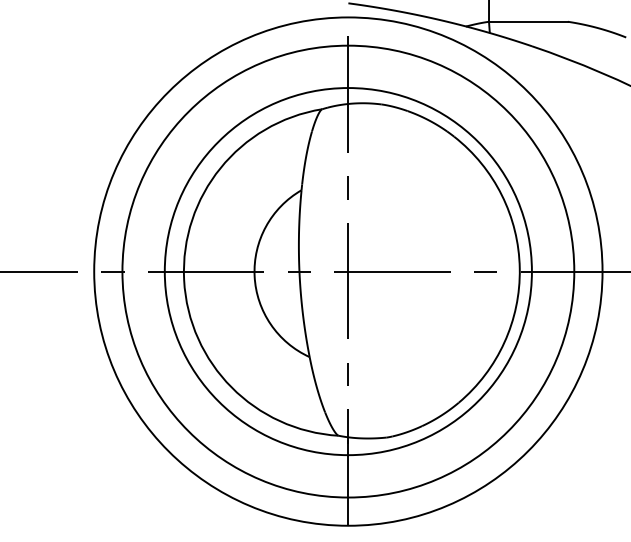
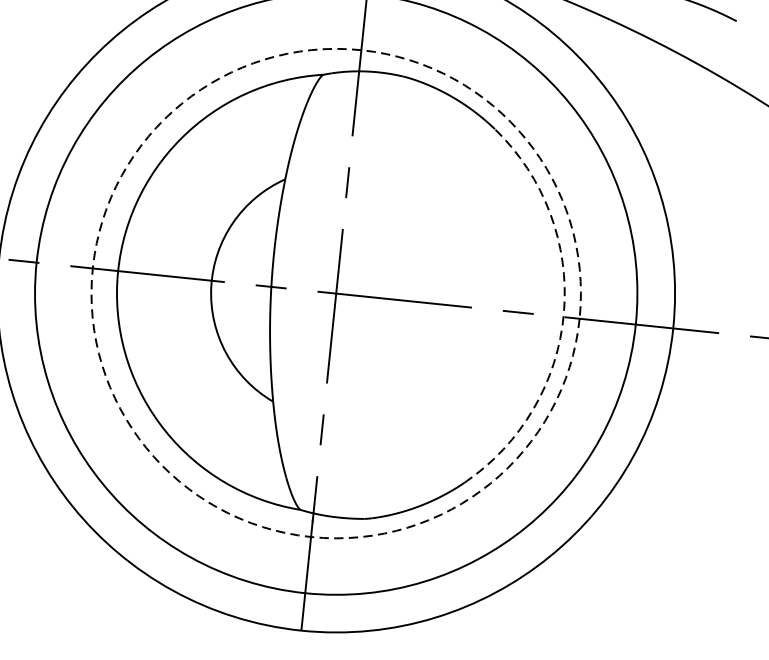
arc: (519, 268) -> (563, 312), solid -> dashed
circle: (347, 271) -> (335, 293), solid -> dashed

